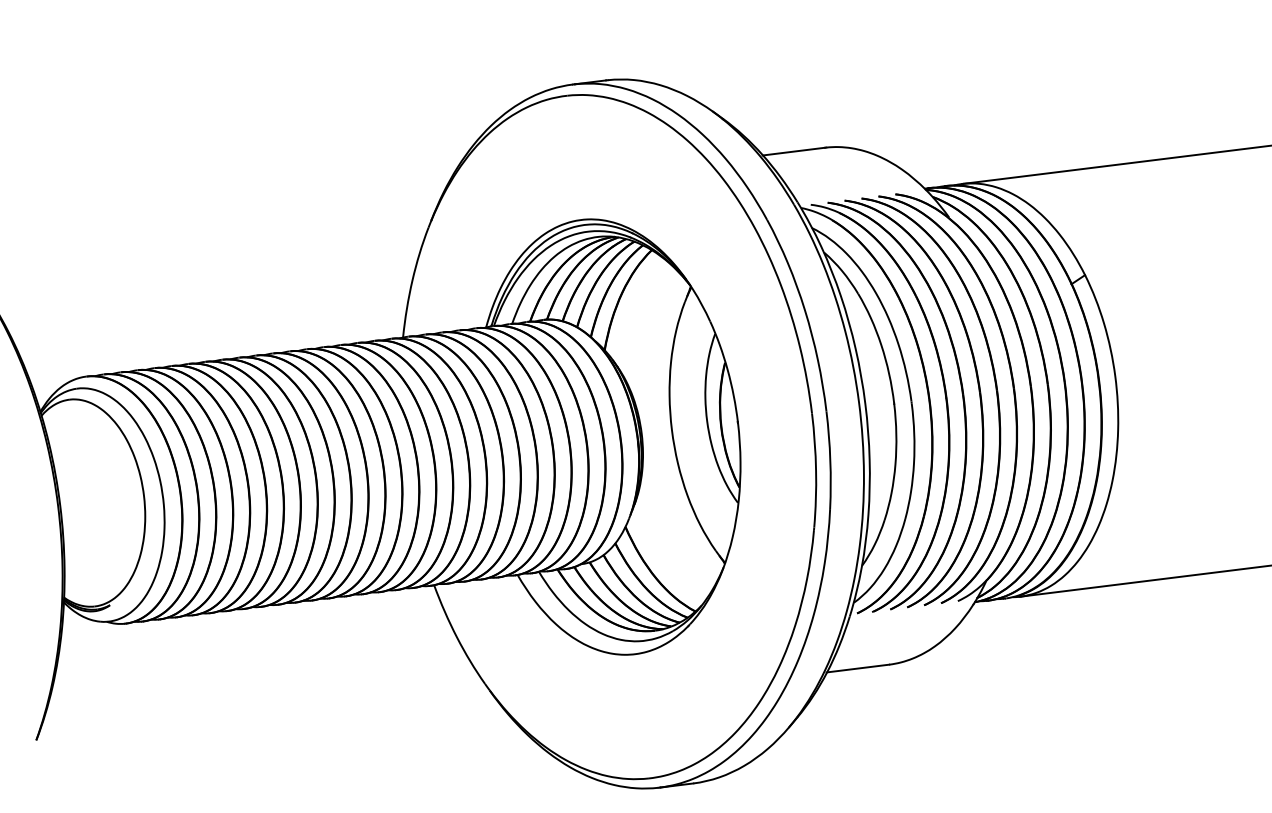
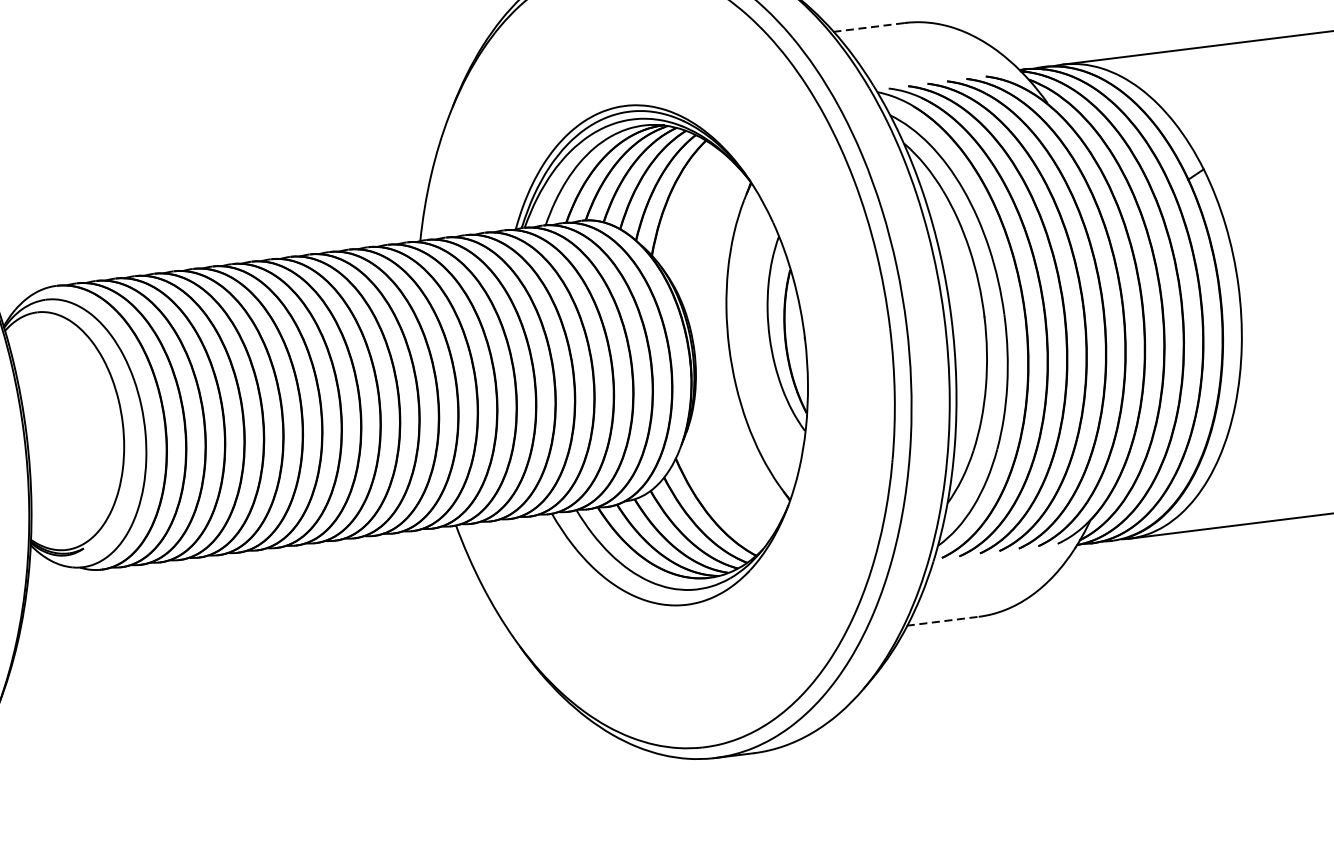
line: (794, 151) -> (869, 27), solid -> dashed
line: (857, 668) -> (942, 621), solid -> dashed

